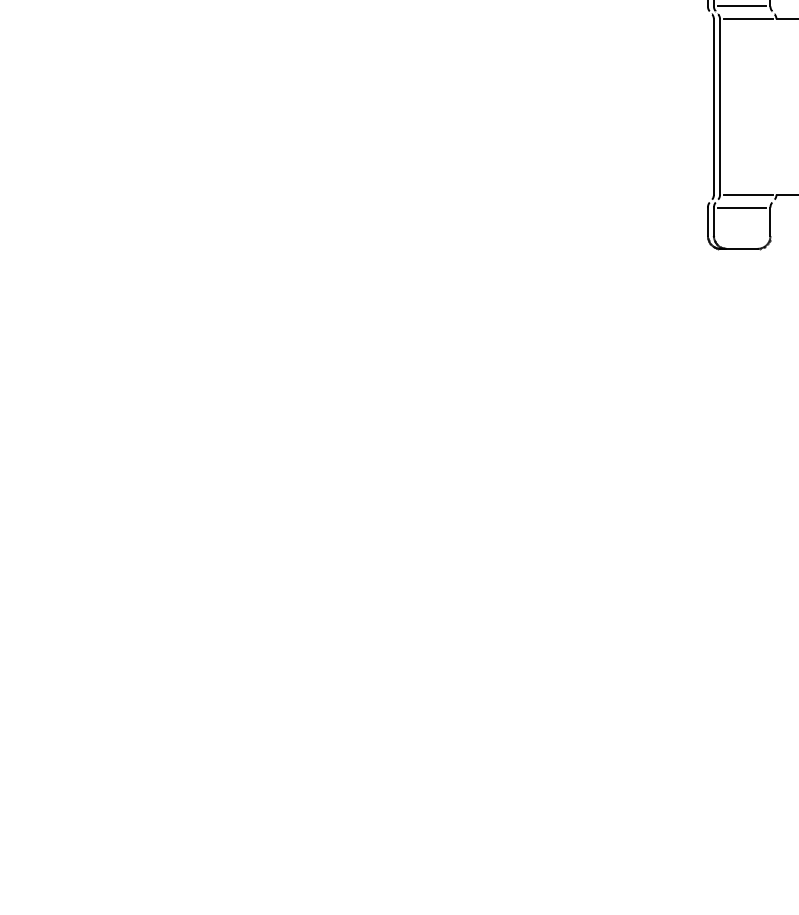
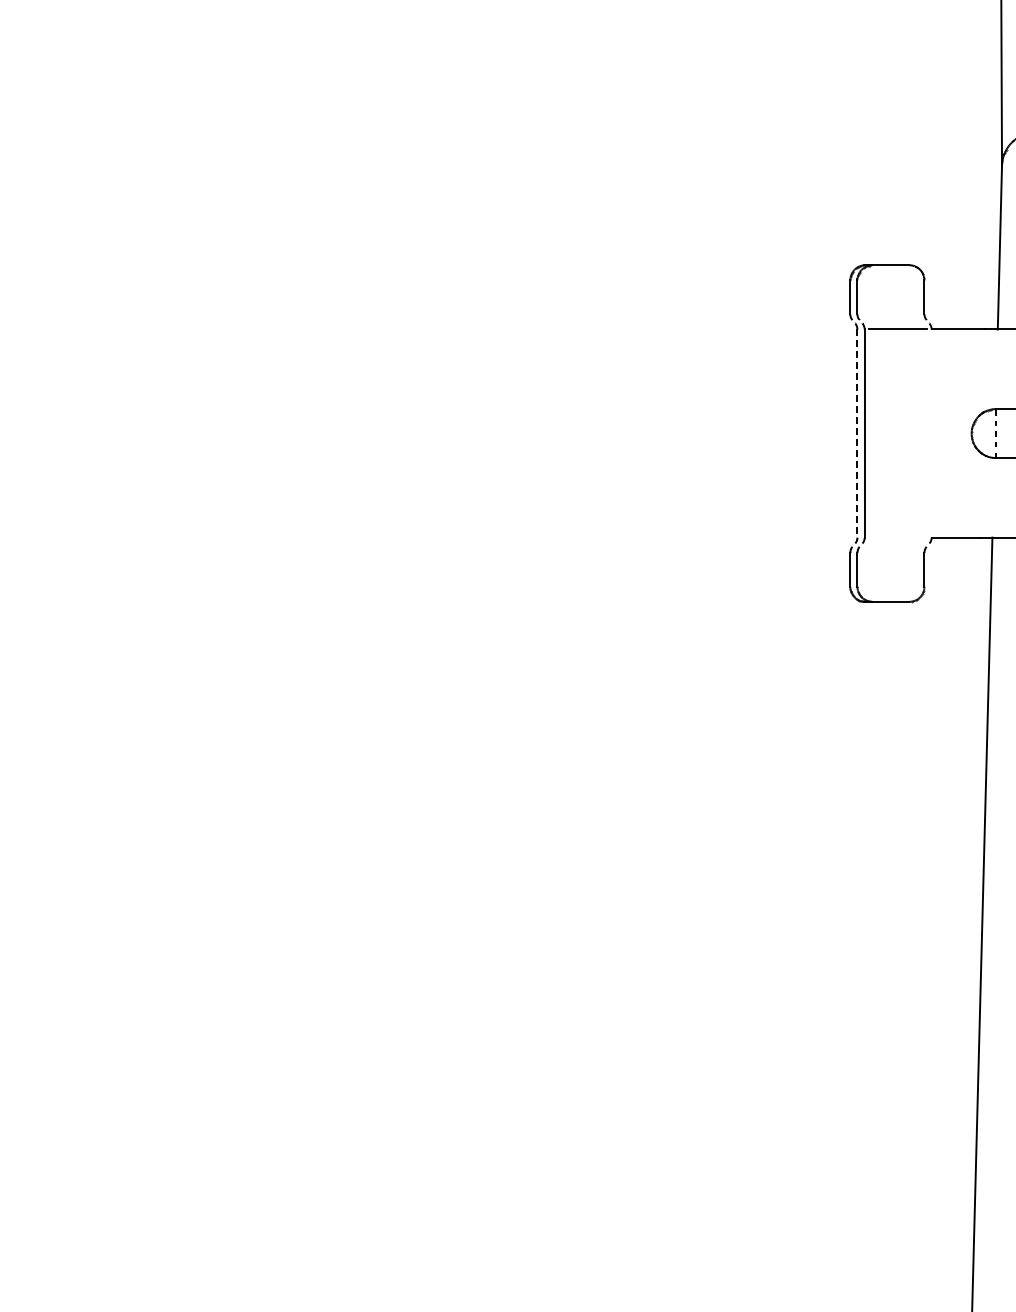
line: (741, 6) -> (890, 314), removed
line: (714, 107) -> (857, 434), solid -> dashed
line: (748, 194) -> (898, 537), removed
line: (741, 207) -> (890, 552), removed

